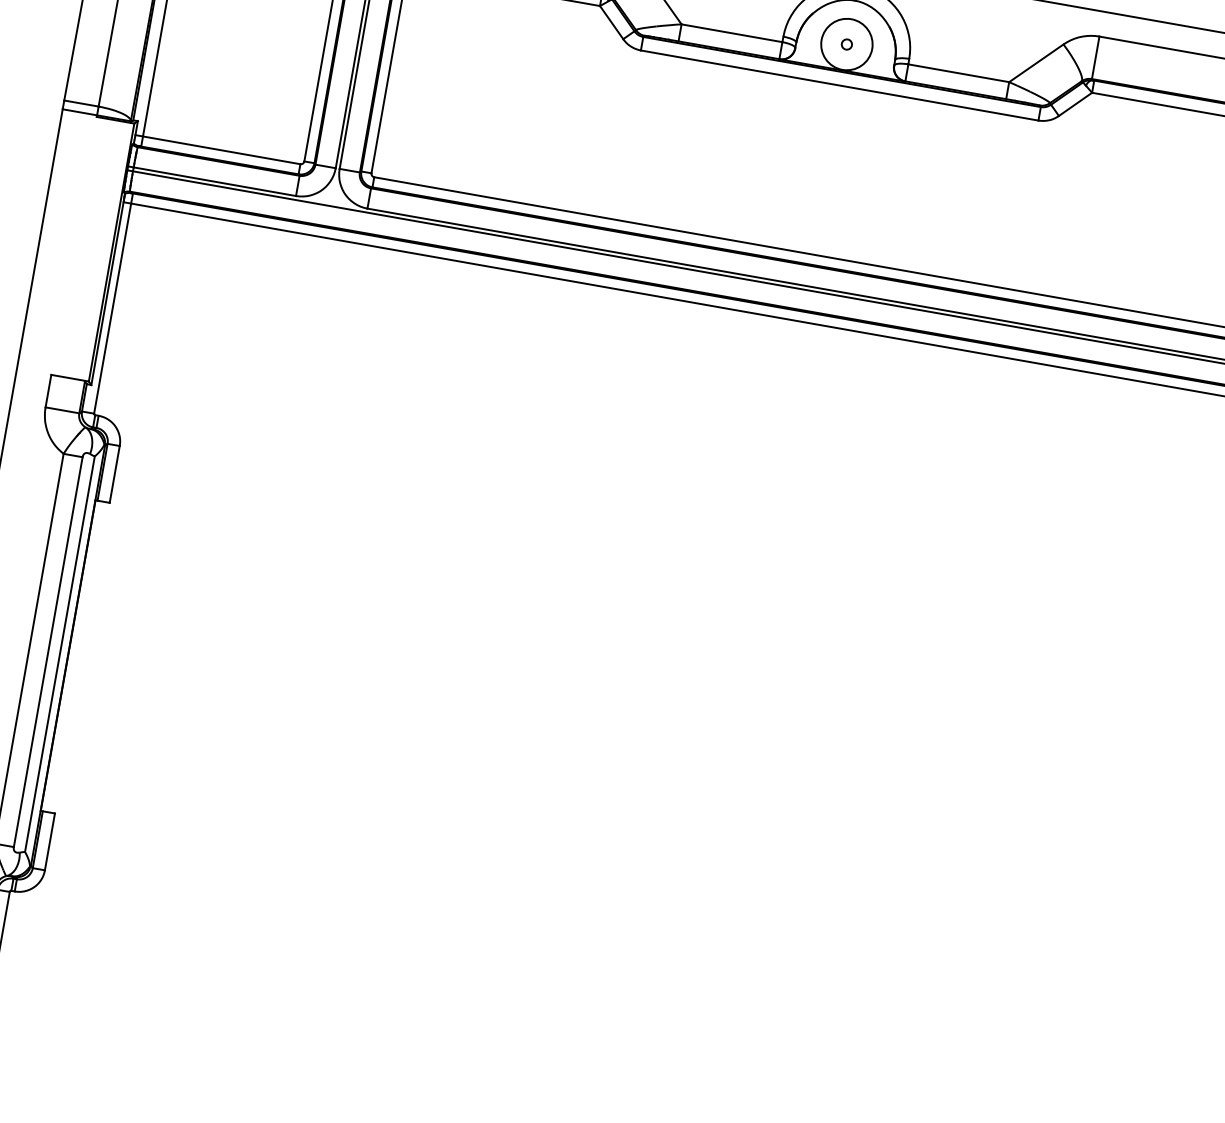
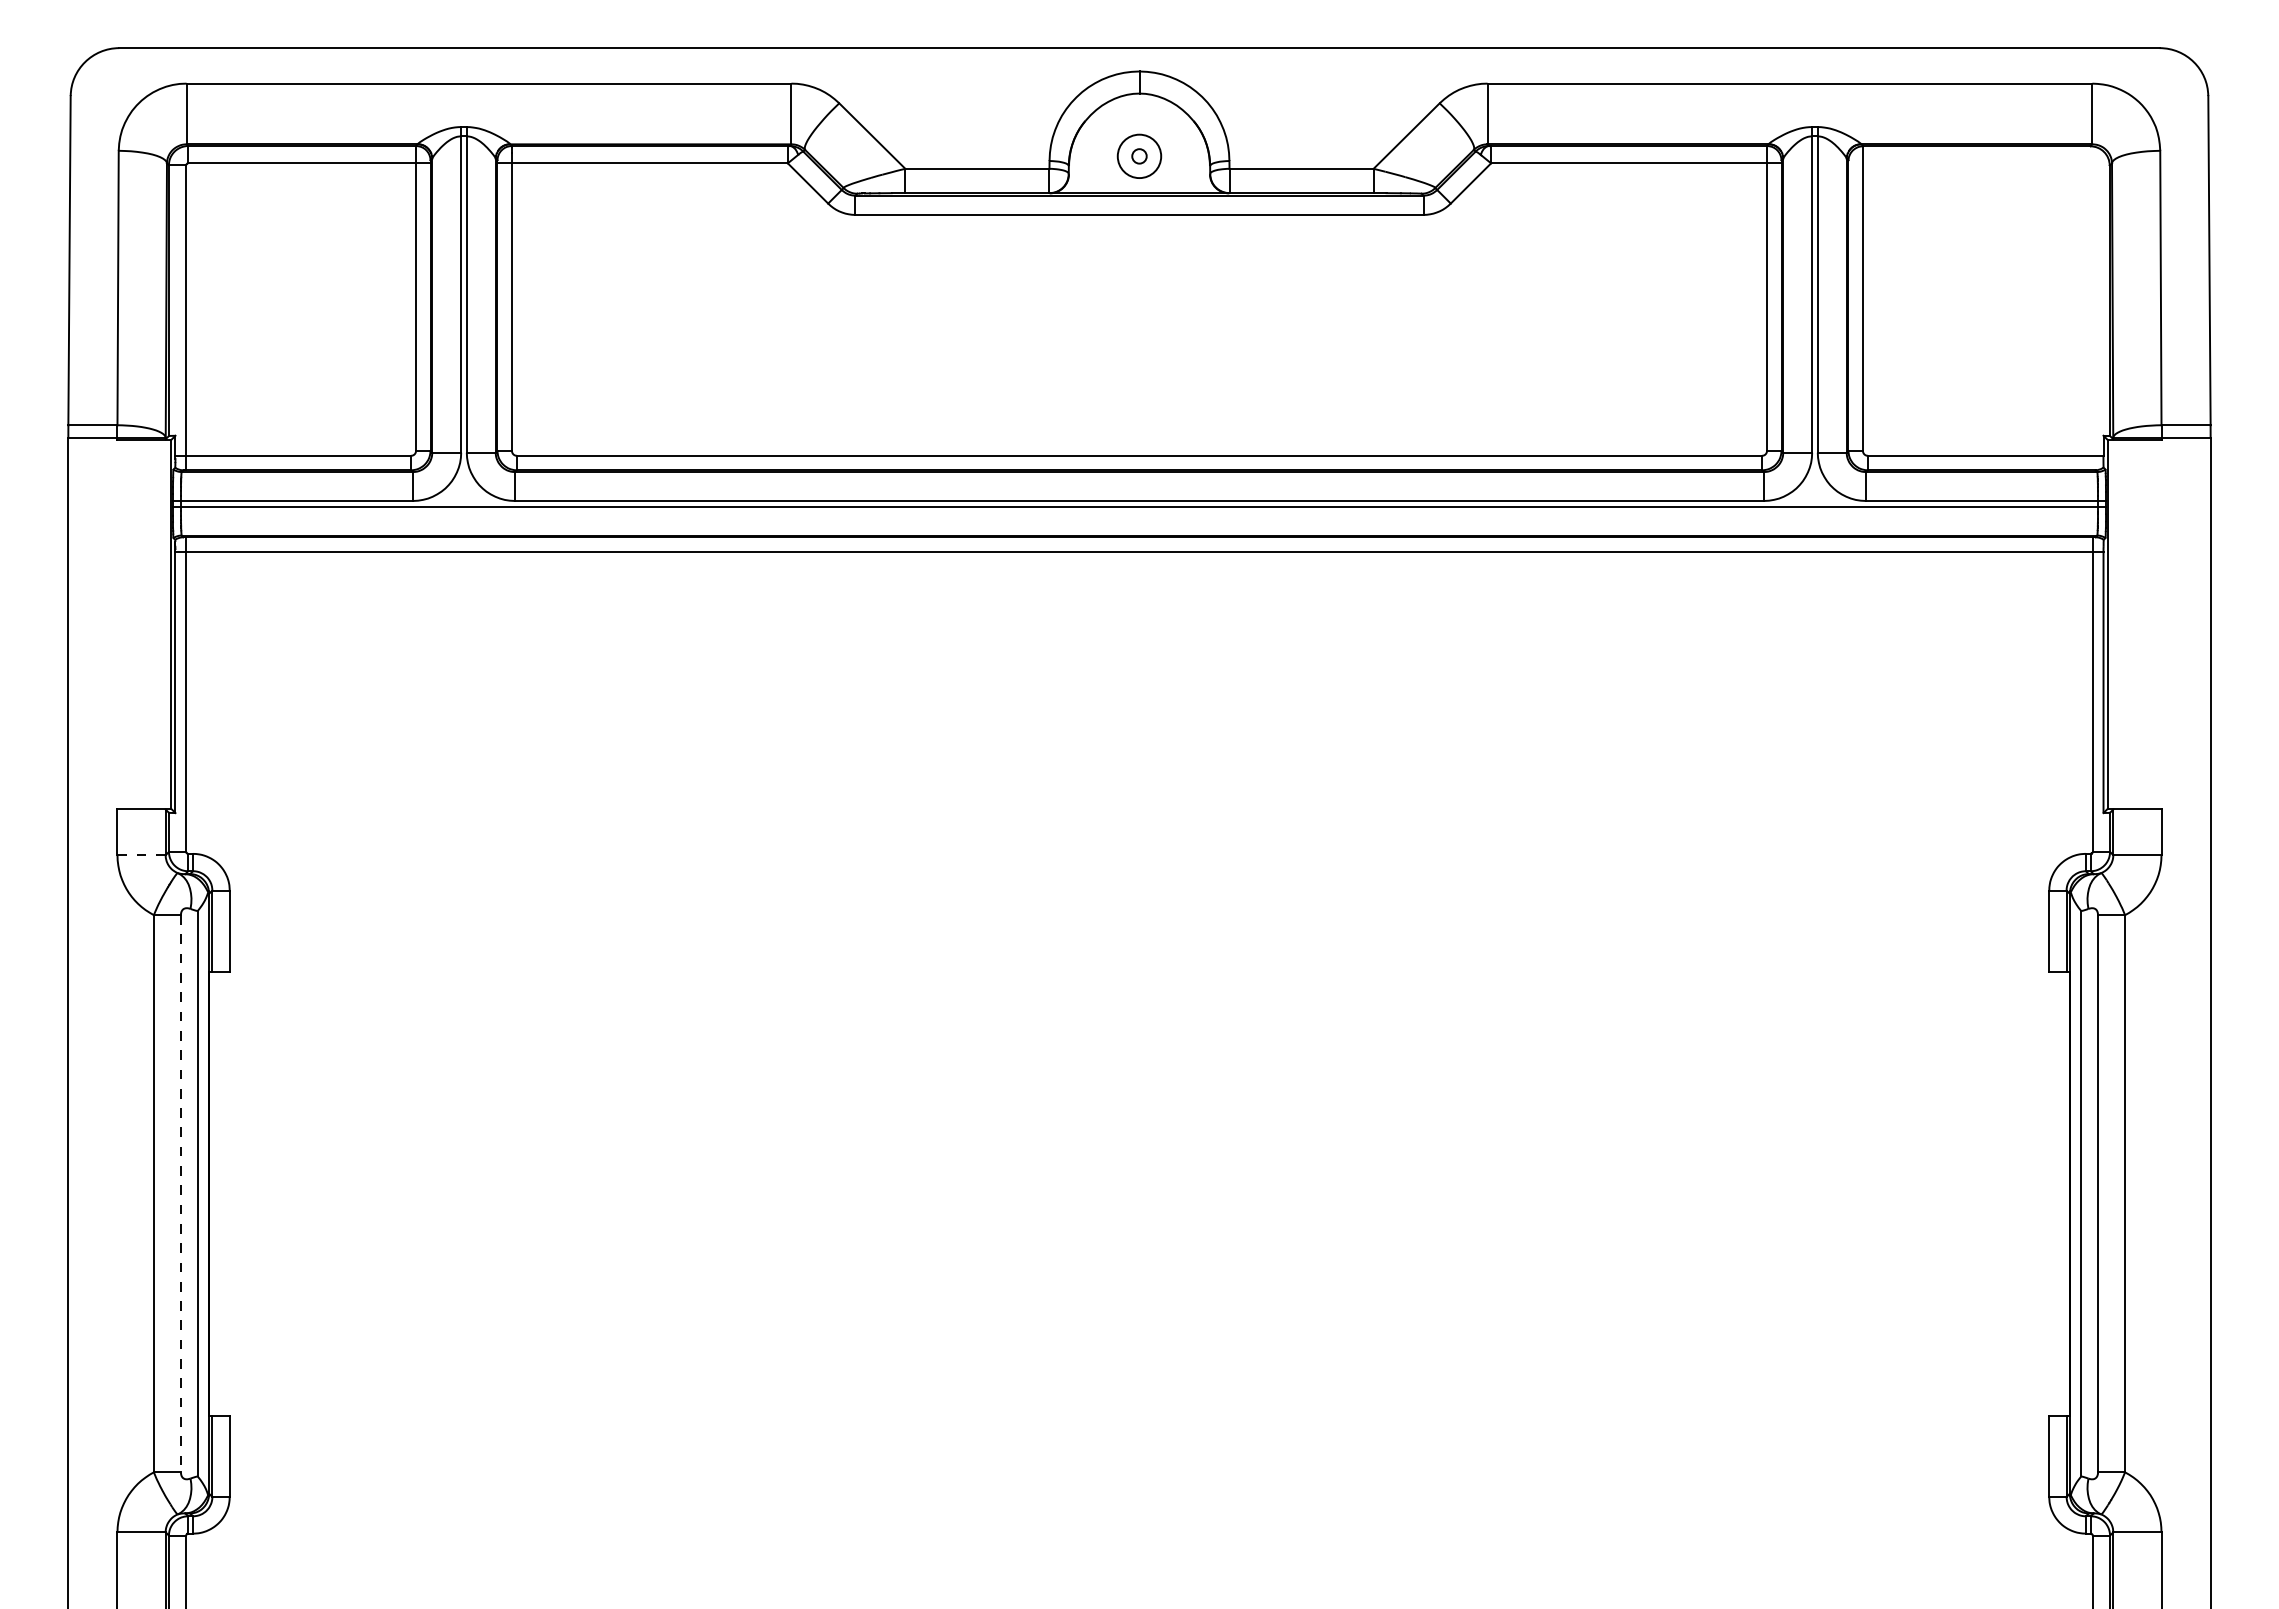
circle: (846, 44) -> (1139, 156), size x0.6
line: (63, 410) -> (142, 855), solid -> dashed
line: (47, 651) -> (180, 1193), solid -> dashed

